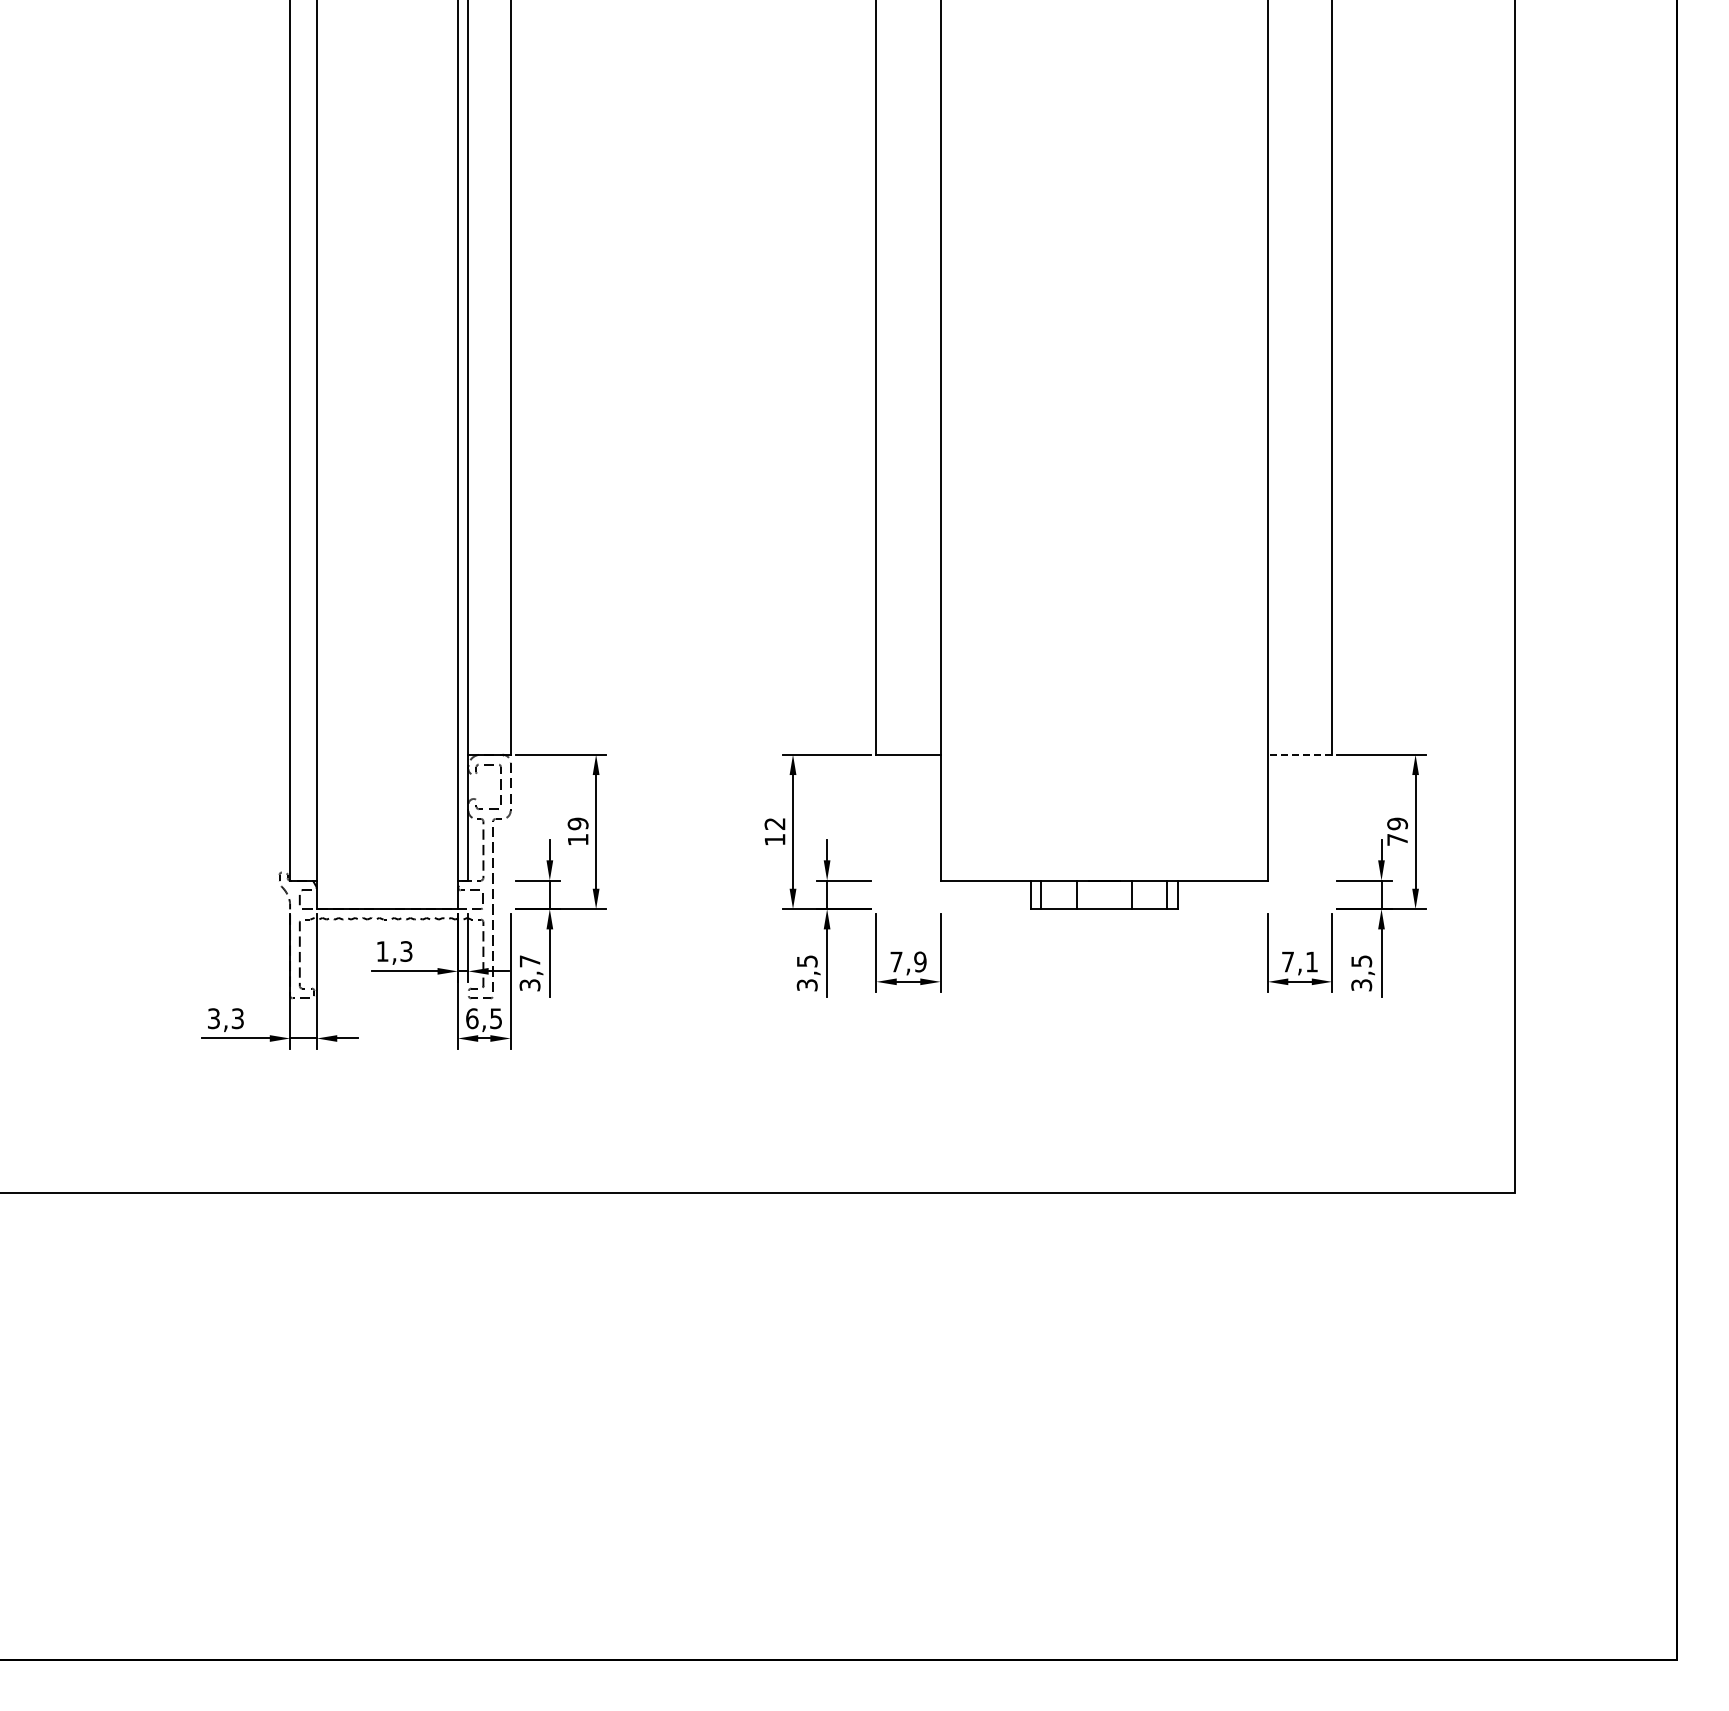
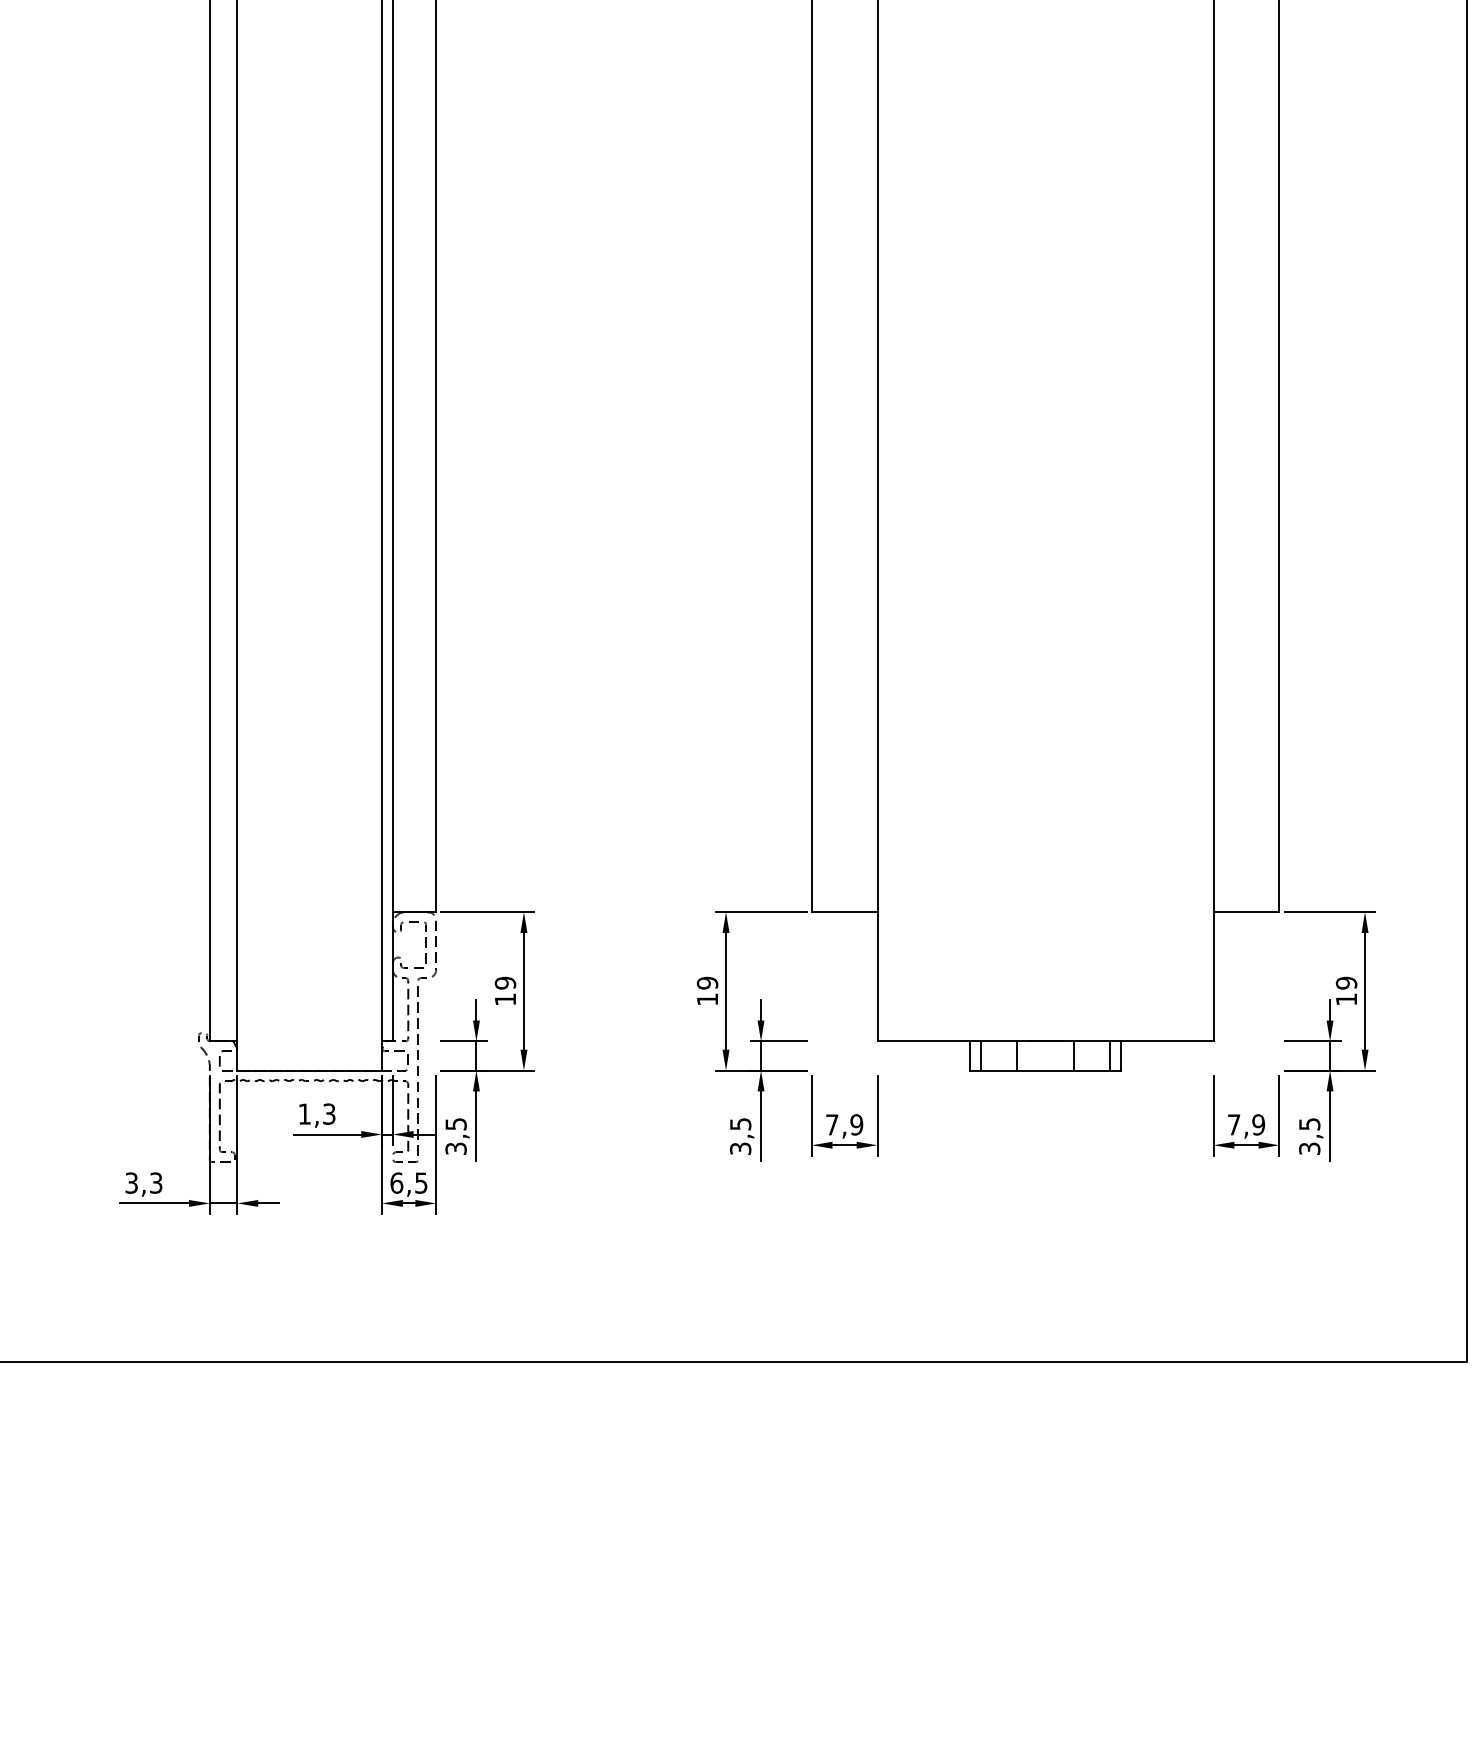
line: (1299, 754) -> (1245, 911), dashed -> solid
text: (774, 823) -> (707, 982), 12 -> 19
text: (1397, 839) -> (1346, 999), 79 -> 19
text: (530, 961) -> (456, 1124), 3,7 -> 3,5
text: (1311, 961) -> (1258, 1124), 7,1 -> 7,9

